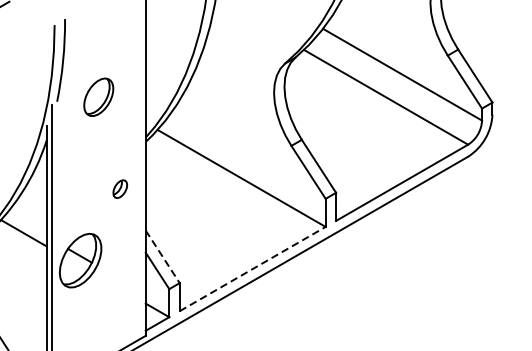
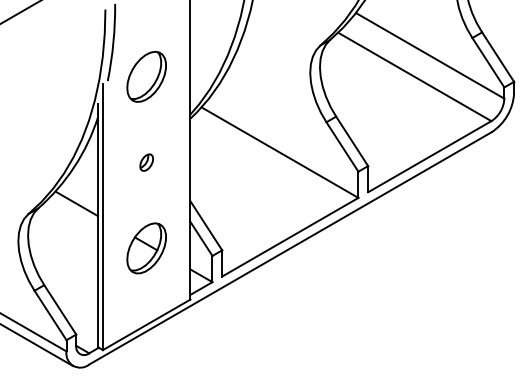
part: (98, 96) -> (146, 76), size x1.43
part: (120, 188) -> (146, 162), moved
line: (162, 257) -> (206, 226), dashed -> solid
part: (80, 260) -> (146, 248), moved
line: (252, 269) -> (290, 237), dashed -> solid

